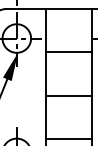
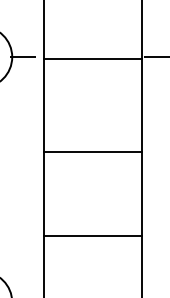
line: (68, 52) -> (92, 59), moved
line: (68, 95) -> (92, 151), moved
line: (68, 138) -> (92, 234), moved

